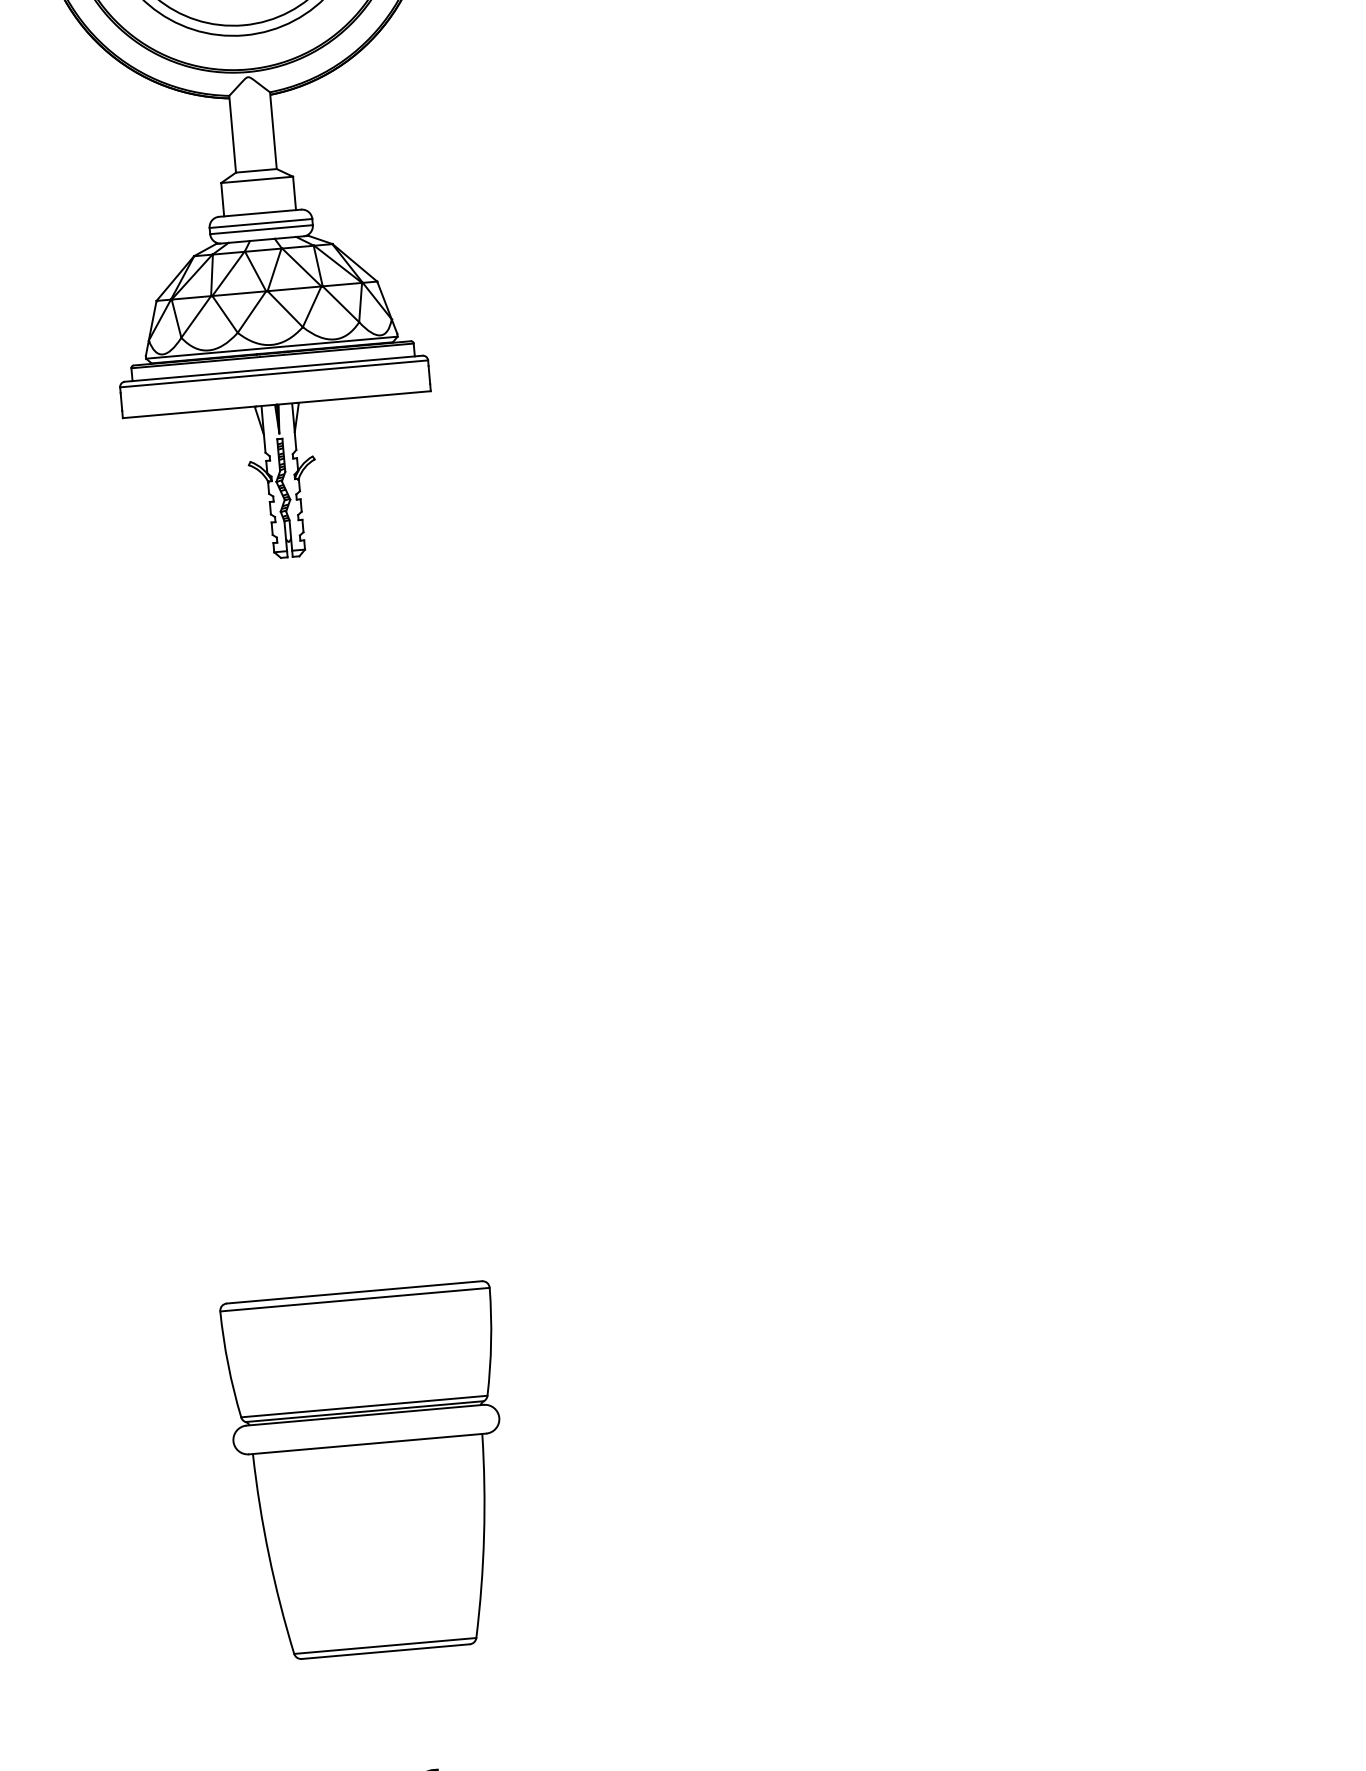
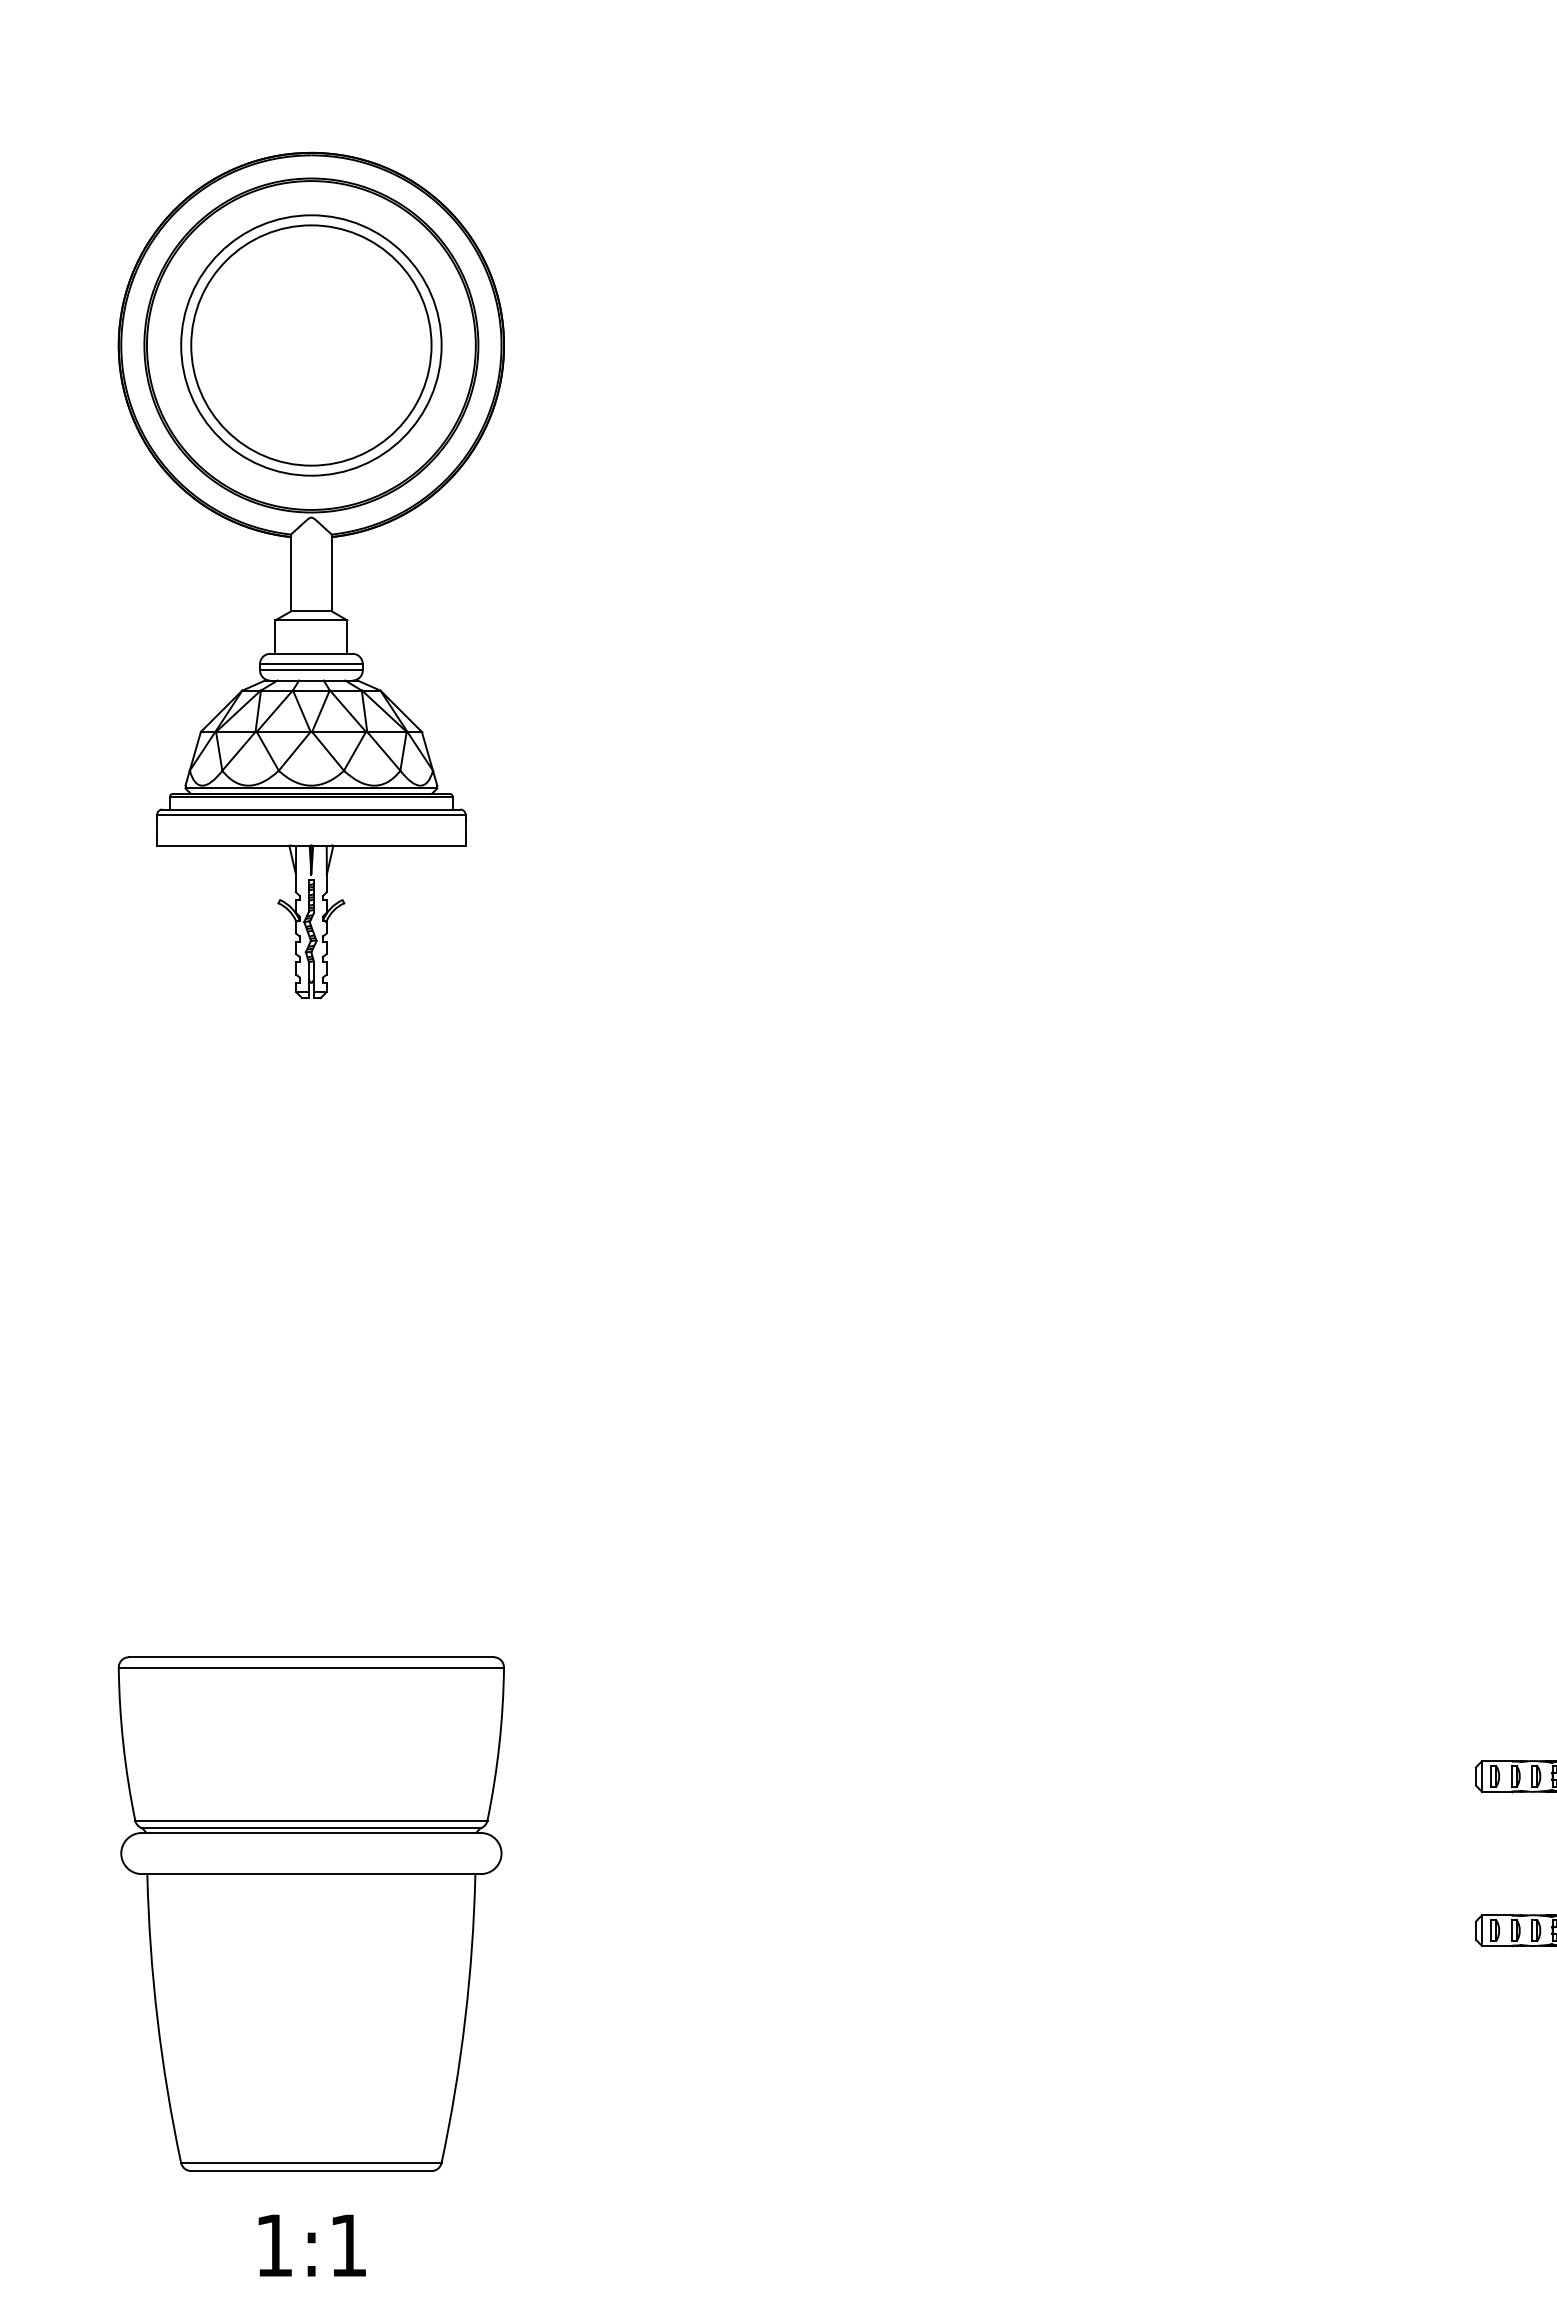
part: (369, 1471) -> (310, 1913), size x1.43

